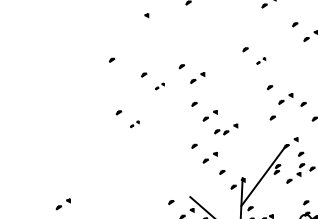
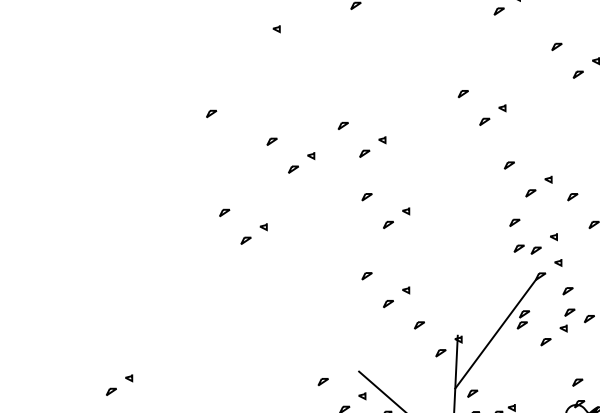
part: (260, 60) -> (491, 114), size x1.67
part: (159, 86) -> (300, 163), size x1.67
part: (134, 124) -> (253, 234), size x1.67
part: (226, 129) -> (536, 244), moved

